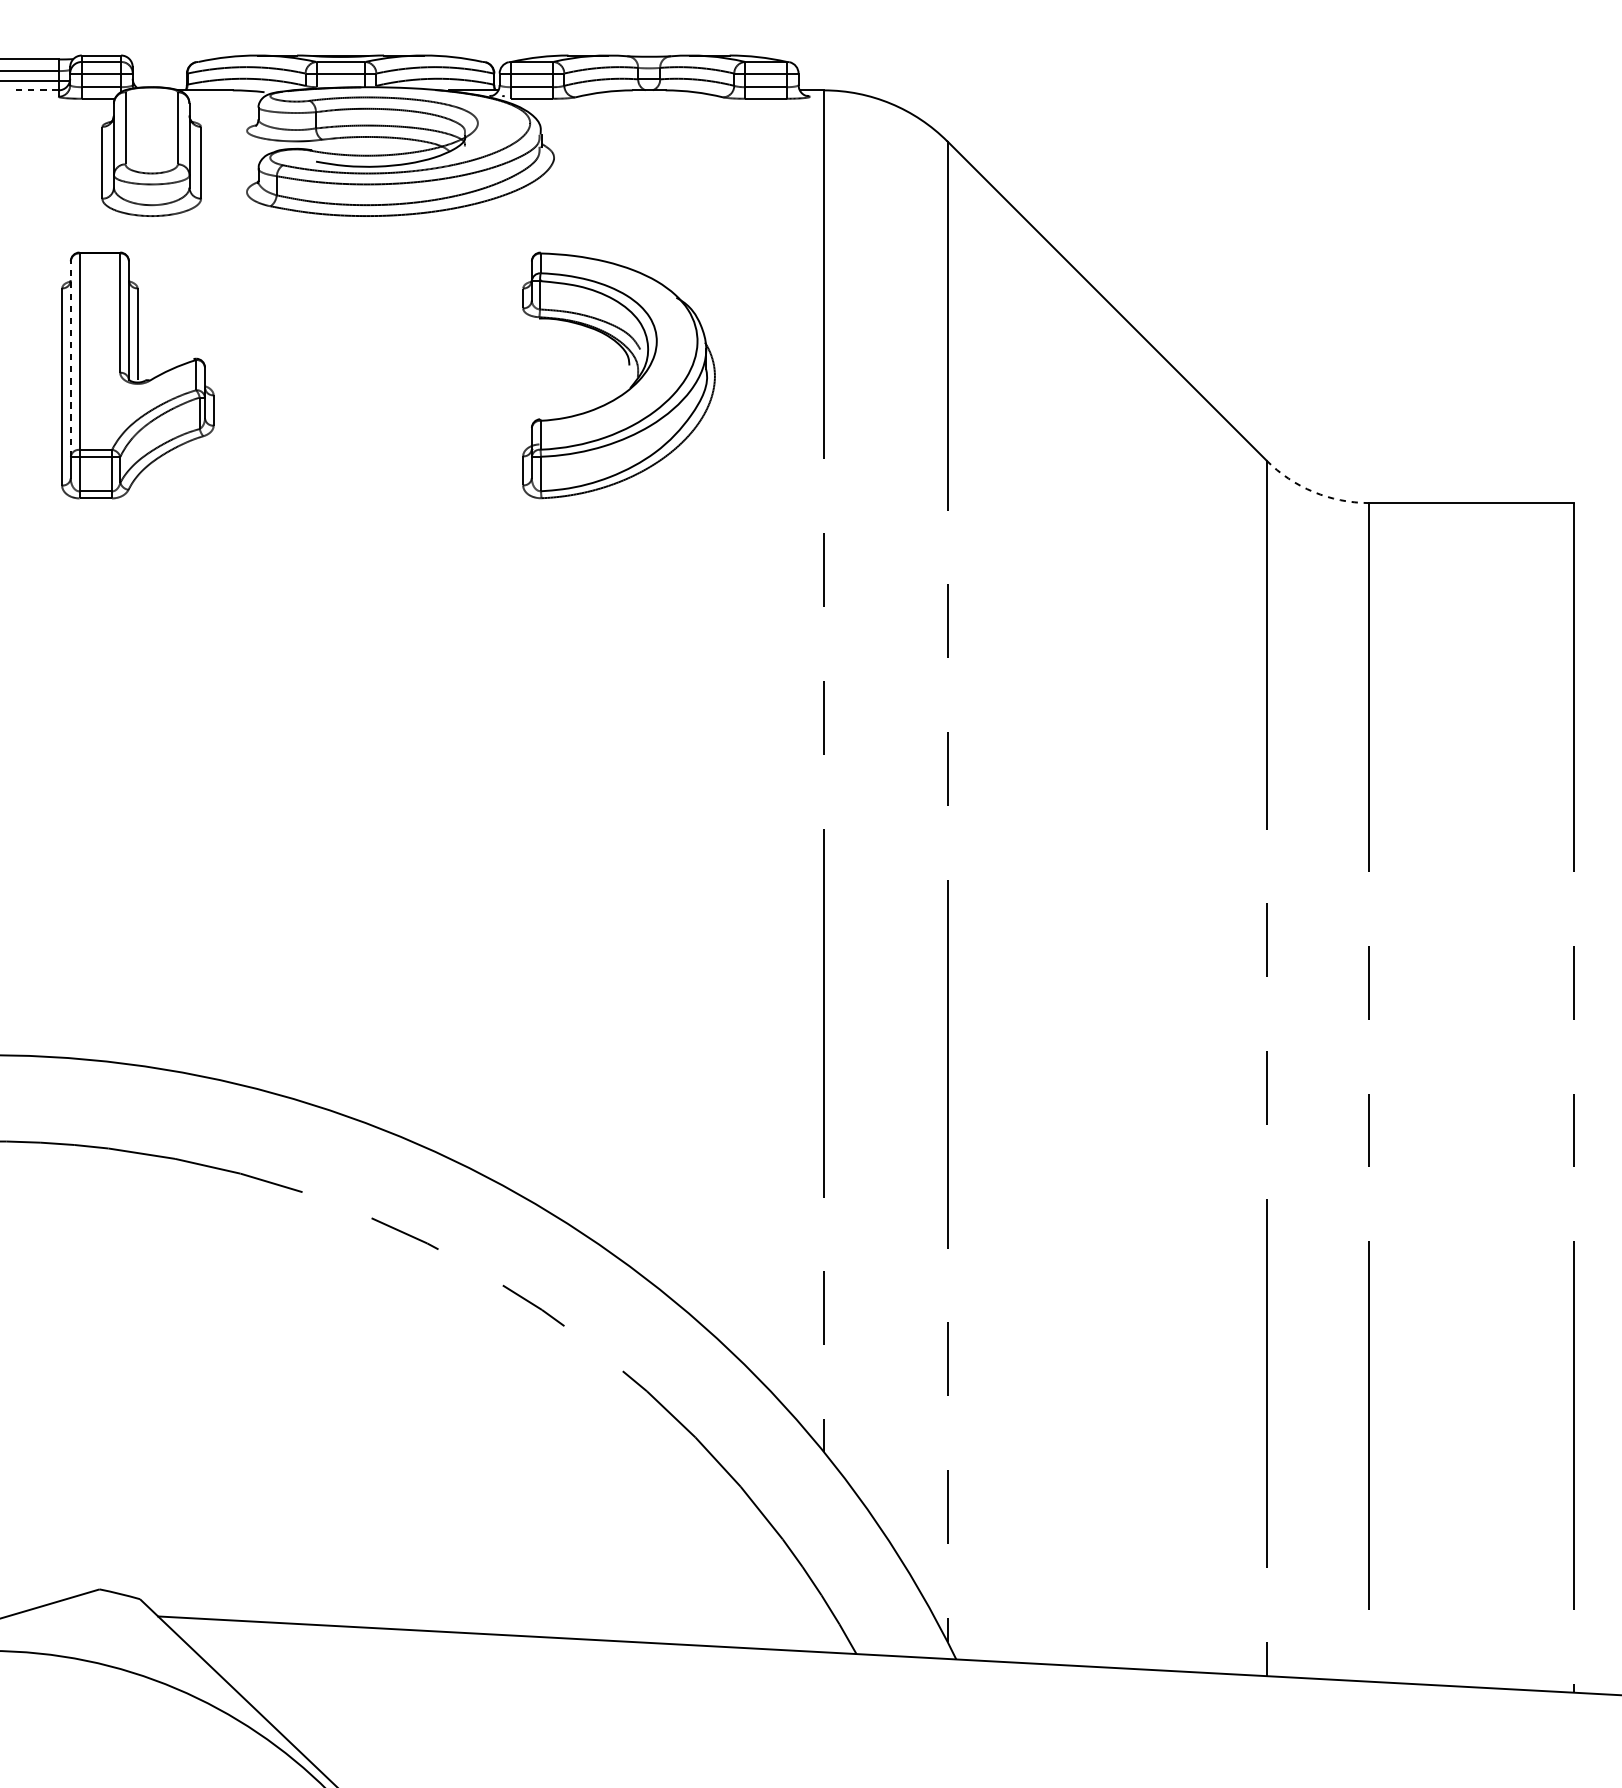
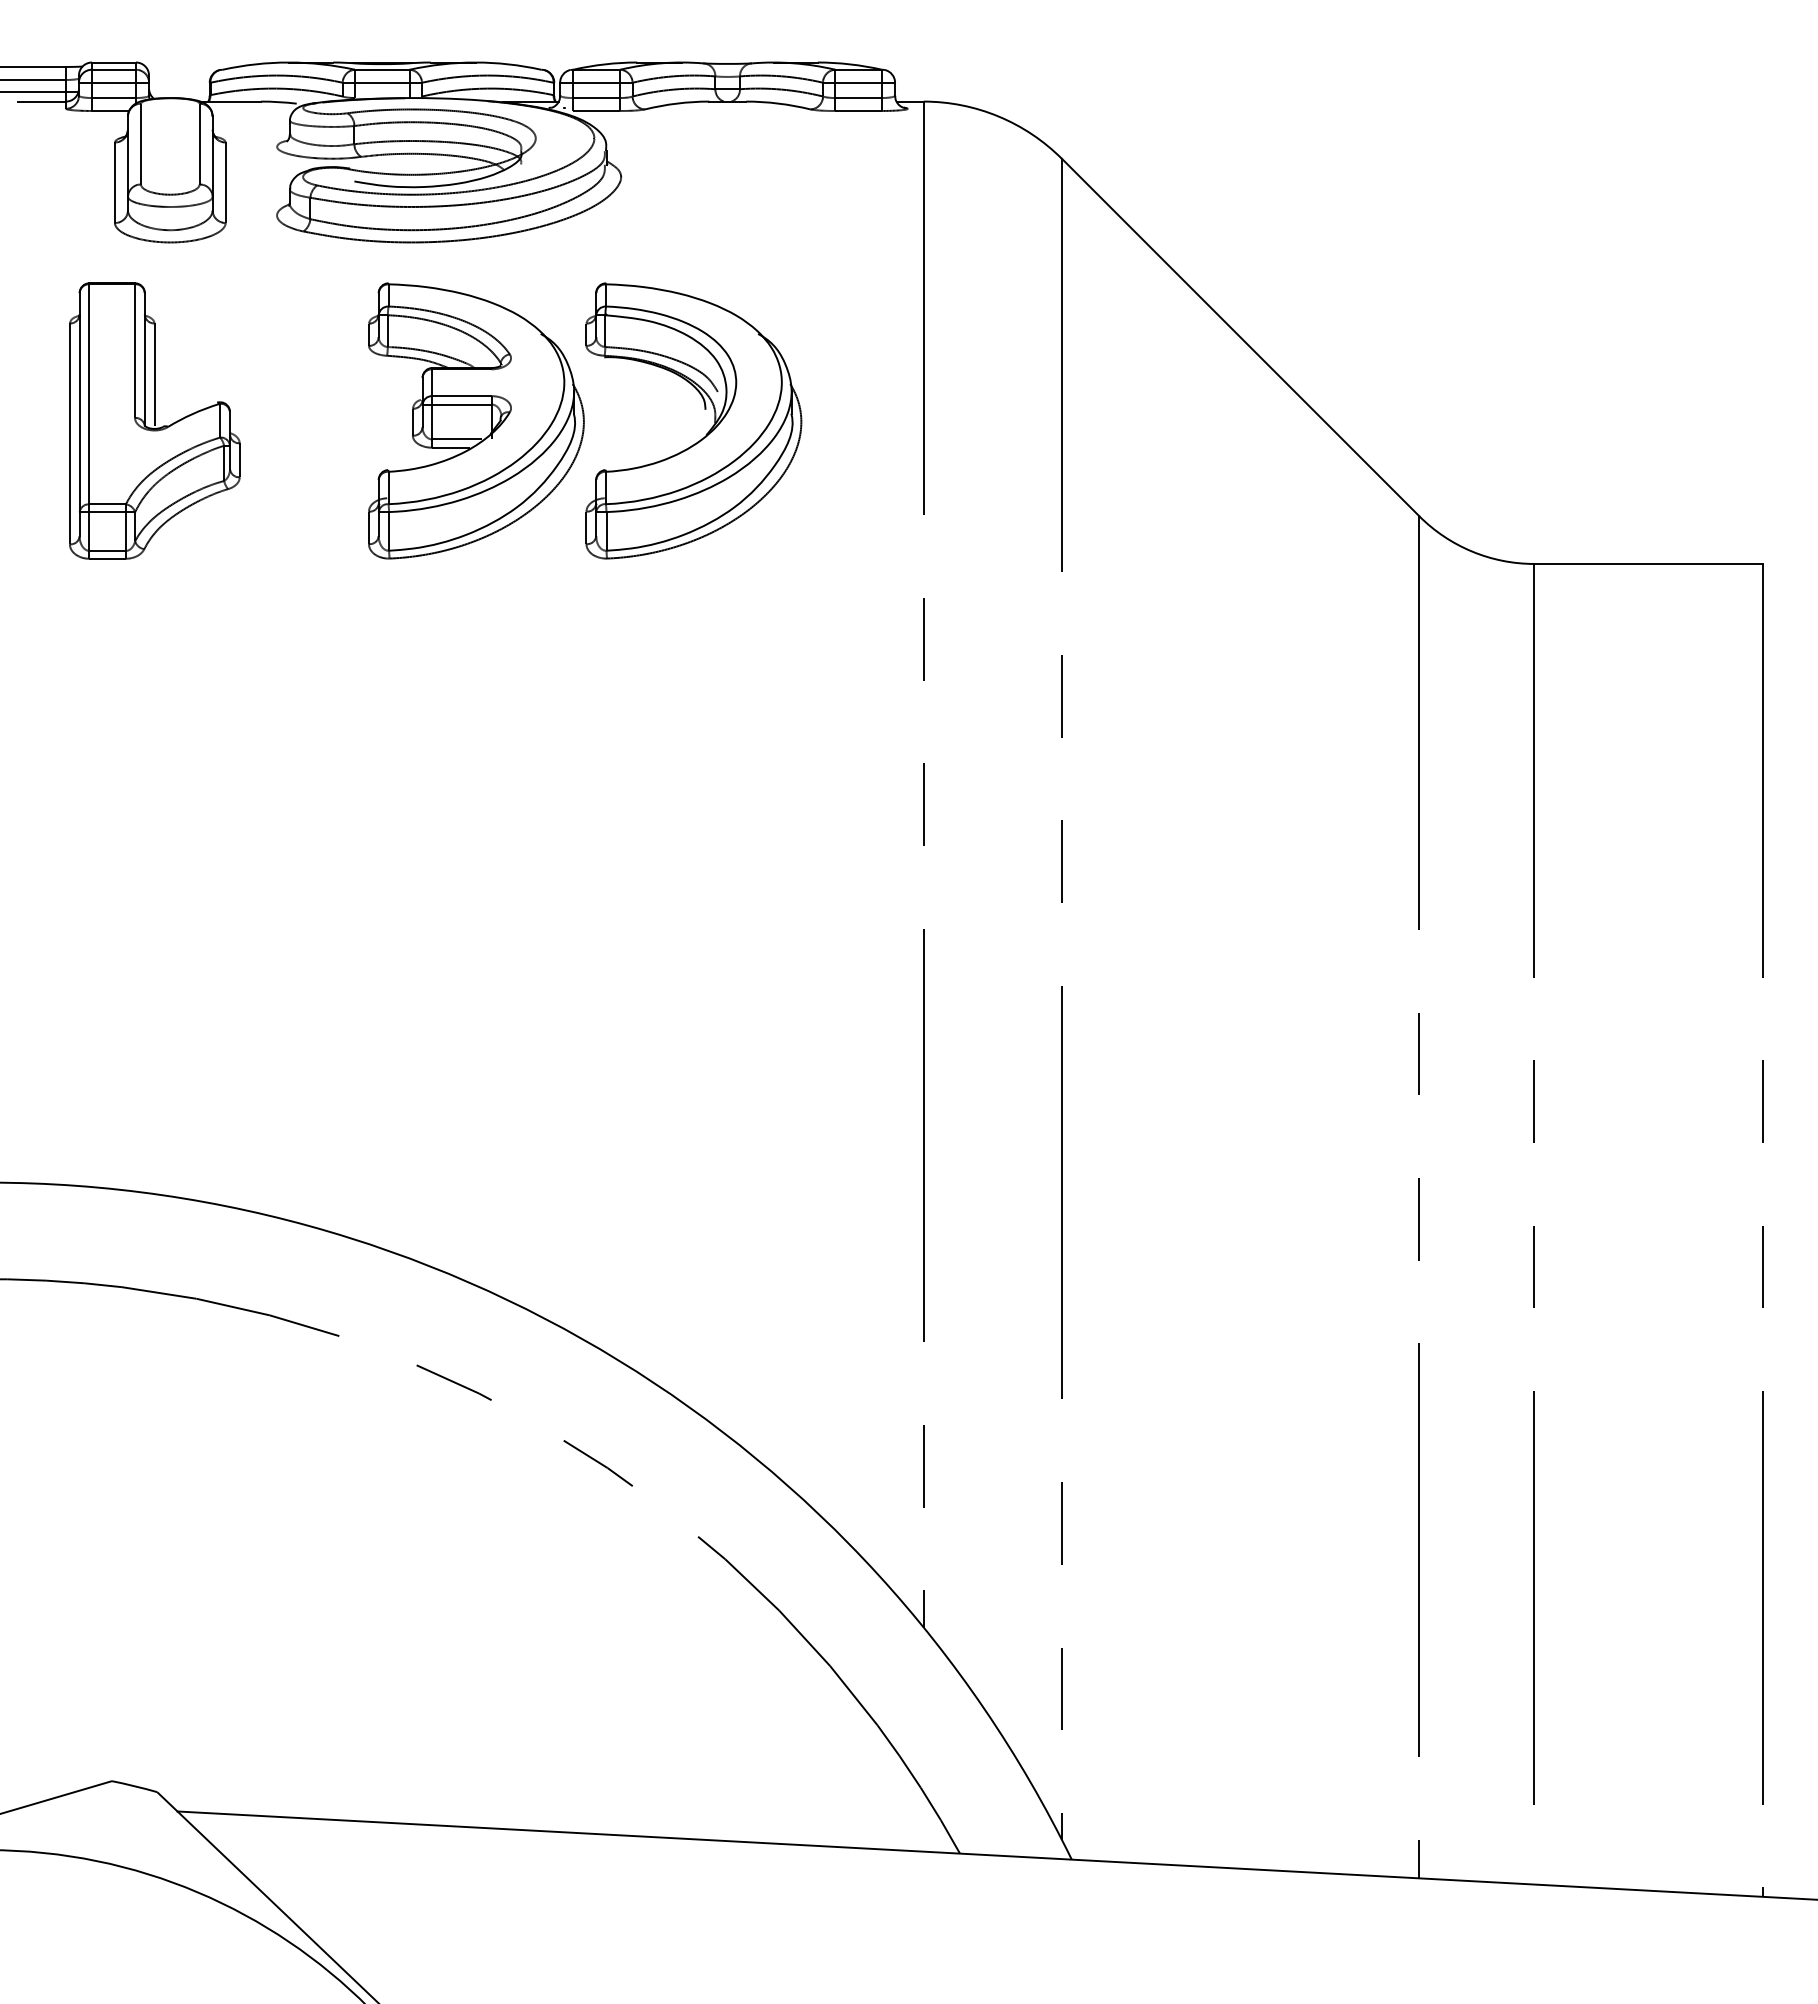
line: (36, 90) -> (41, 101), dashed -> solid
line: (70, 358) -> (79, 402), dashed -> solid
part: (424, 375) -> (476, 420), added
arc: (1313, 491) -> (1472, 551), dashed -> solid

